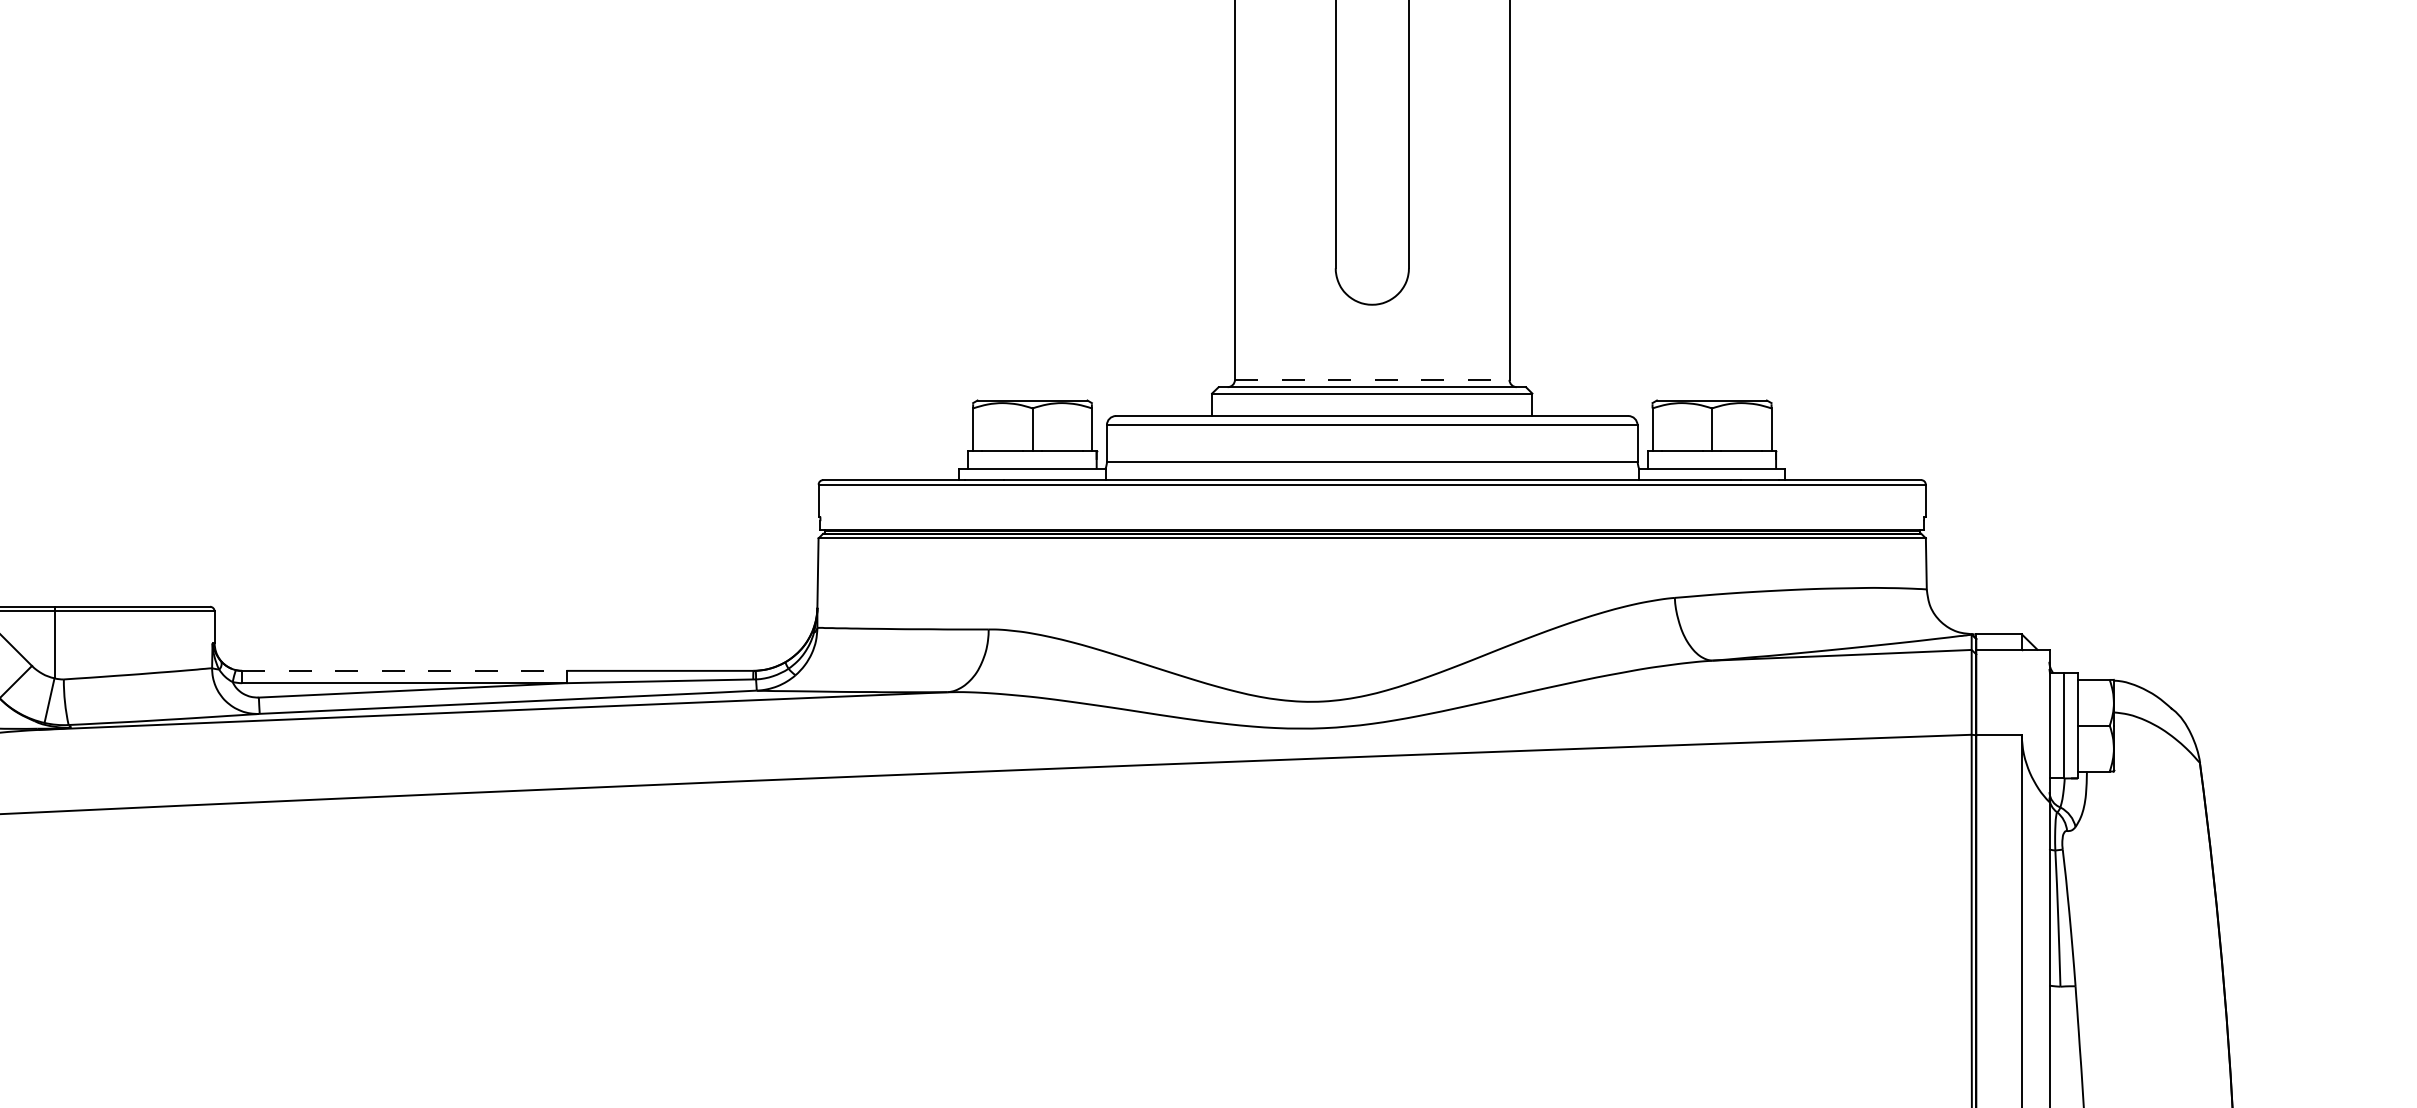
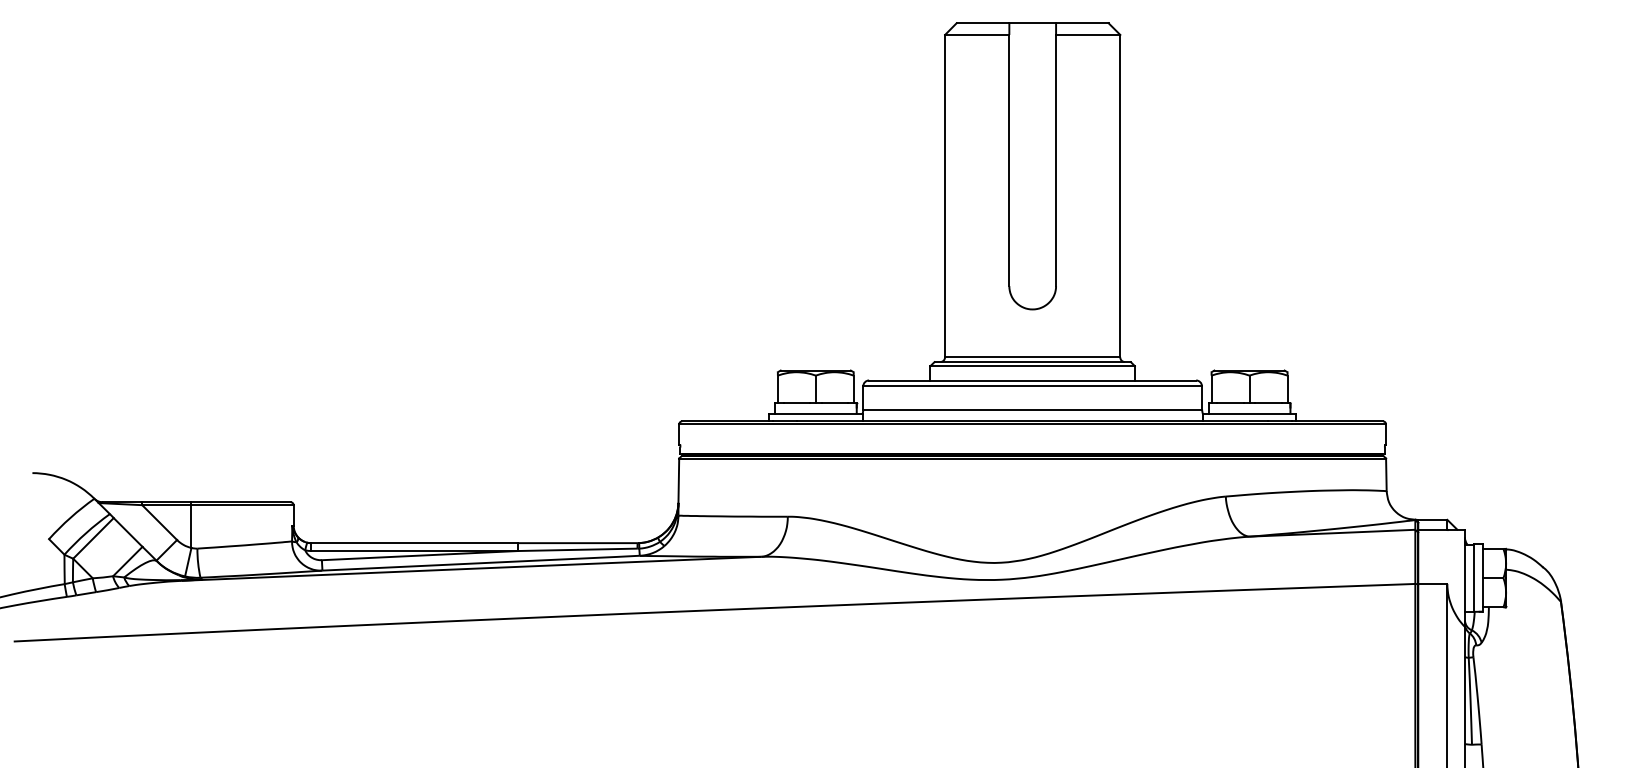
line: (1371, 380) -> (1032, 357), dashed -> solid
line: (403, 671) -> (414, 543), dashed -> solid

